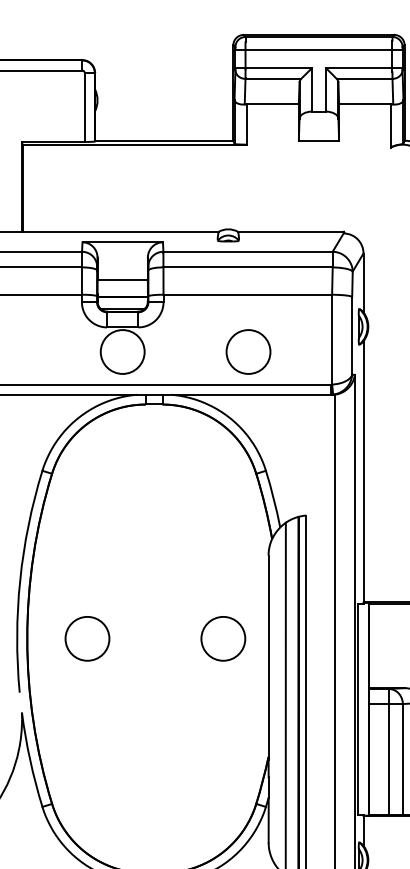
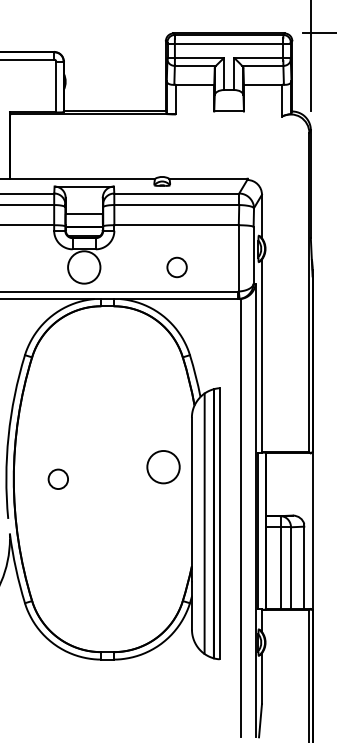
circle: (247, 352) -> (176, 267), size x0.6
circle: (87, 639) -> (58, 479), size x0.6
circle: (223, 639) -> (163, 467), moved

